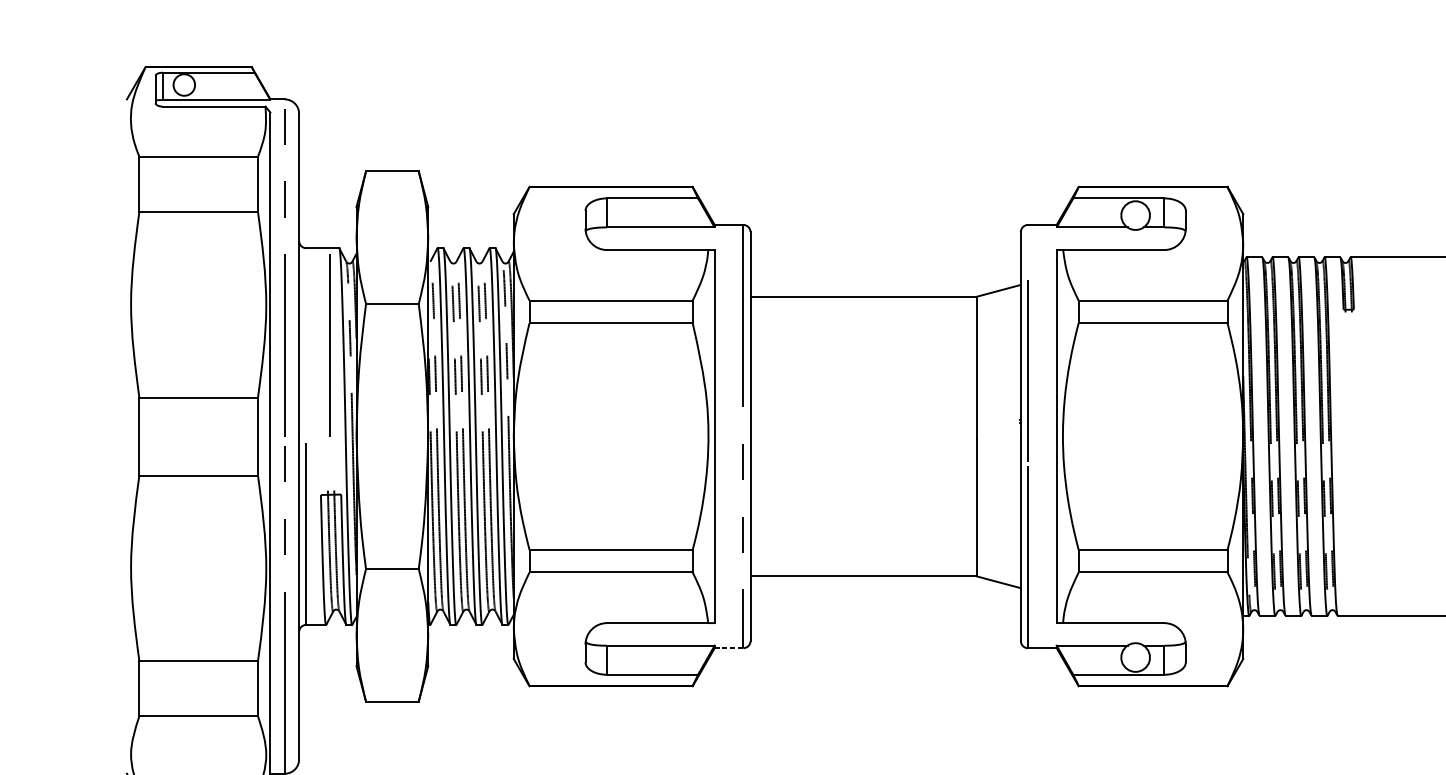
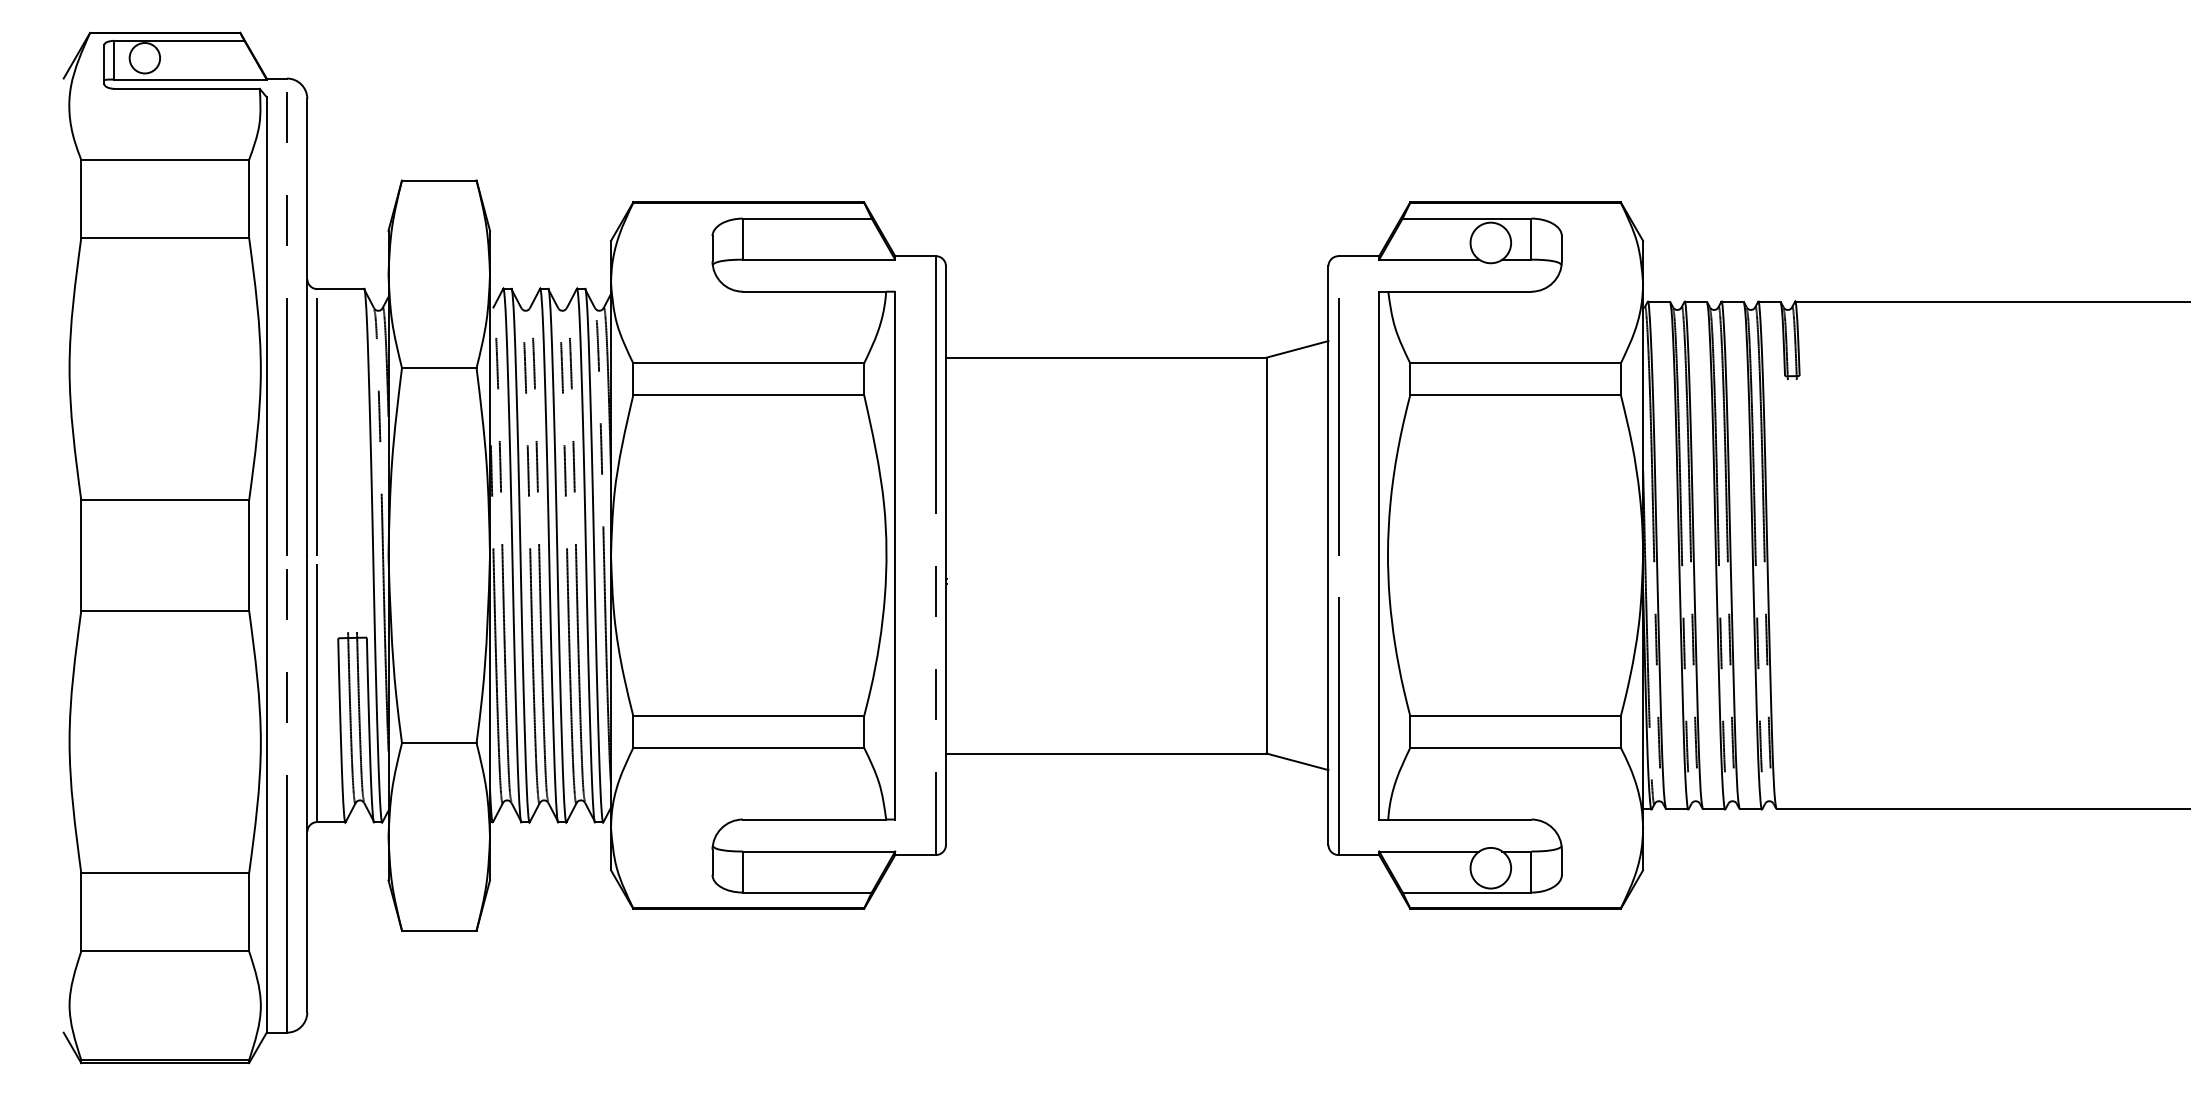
line: (329, 345) -> (316, 426), moved
line: (1027, 370) -> (1338, 426), moved
line: (729, 648) -> (916, 855), dashed -> solid

